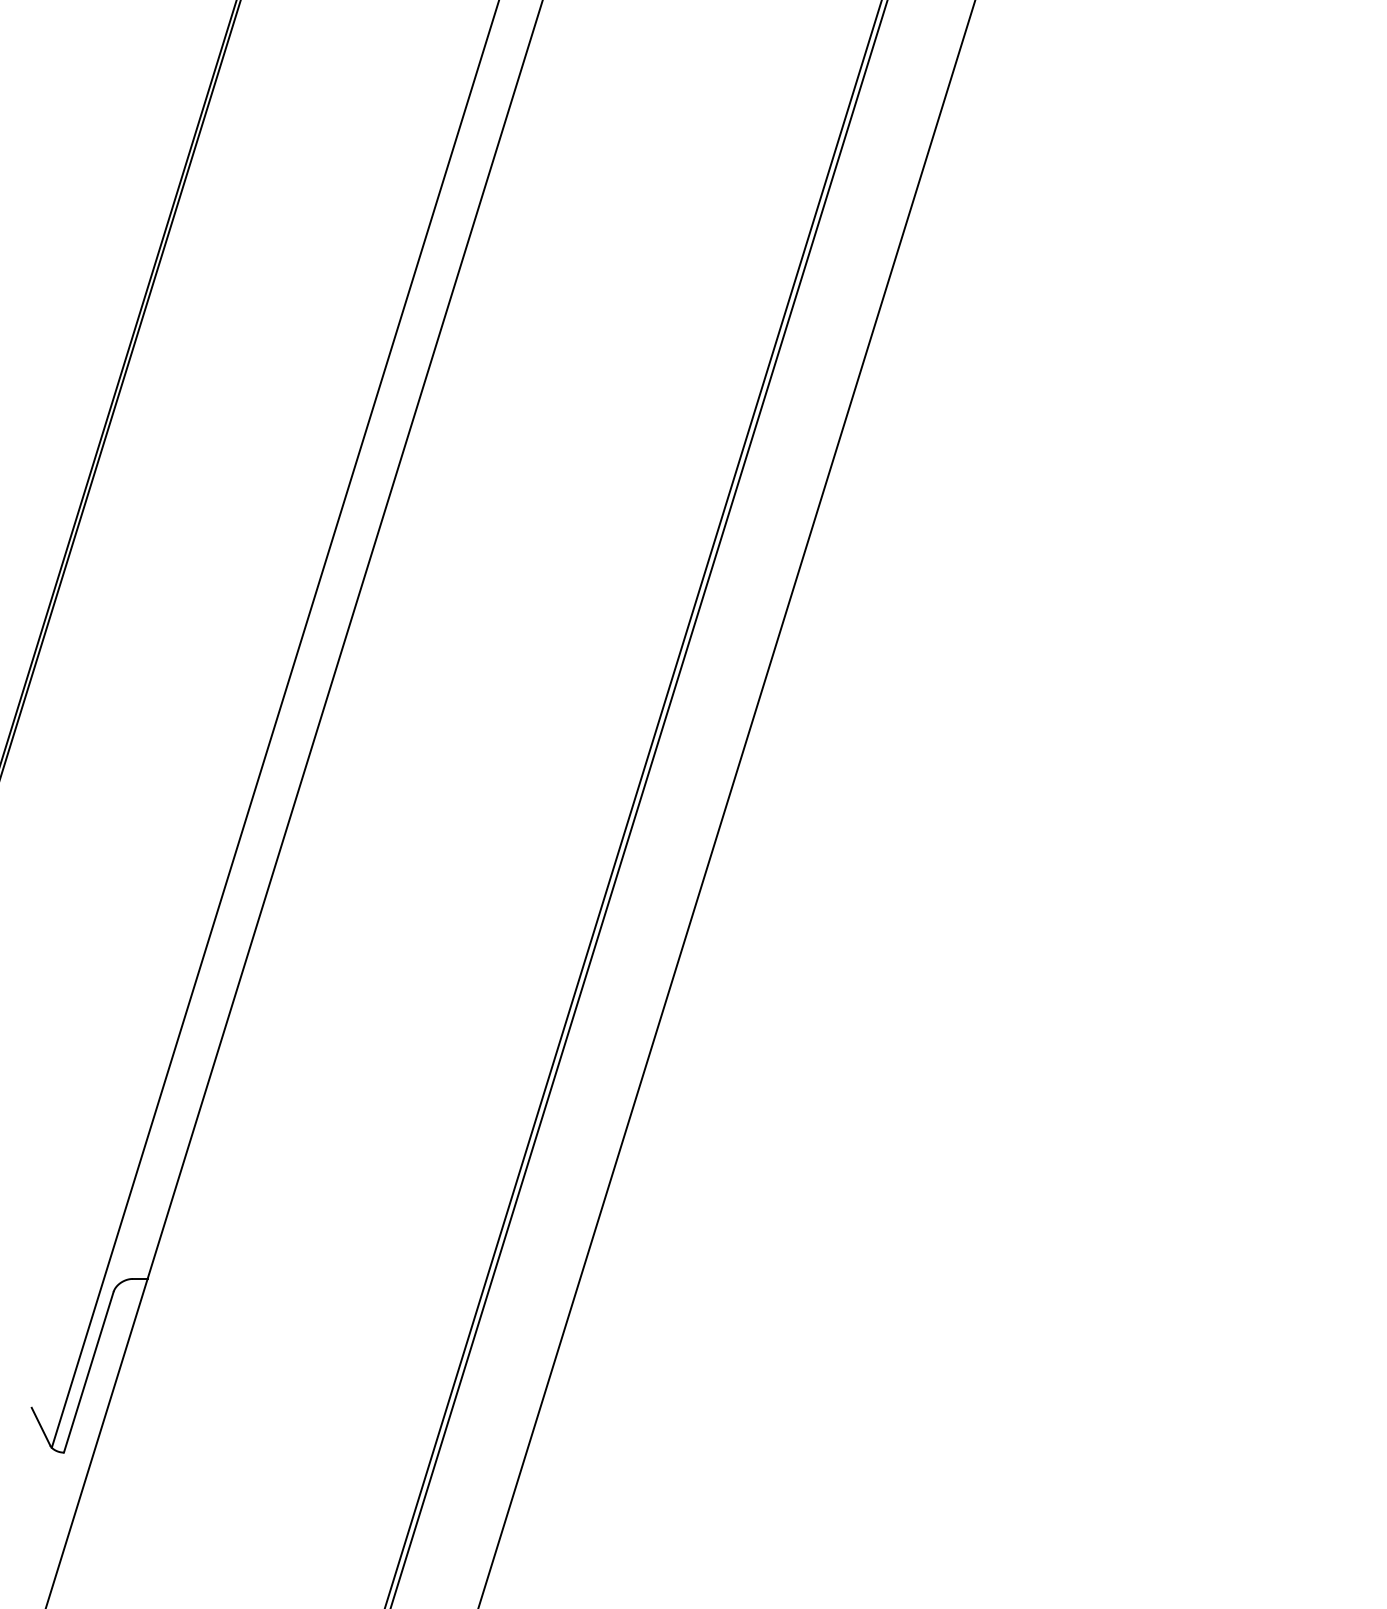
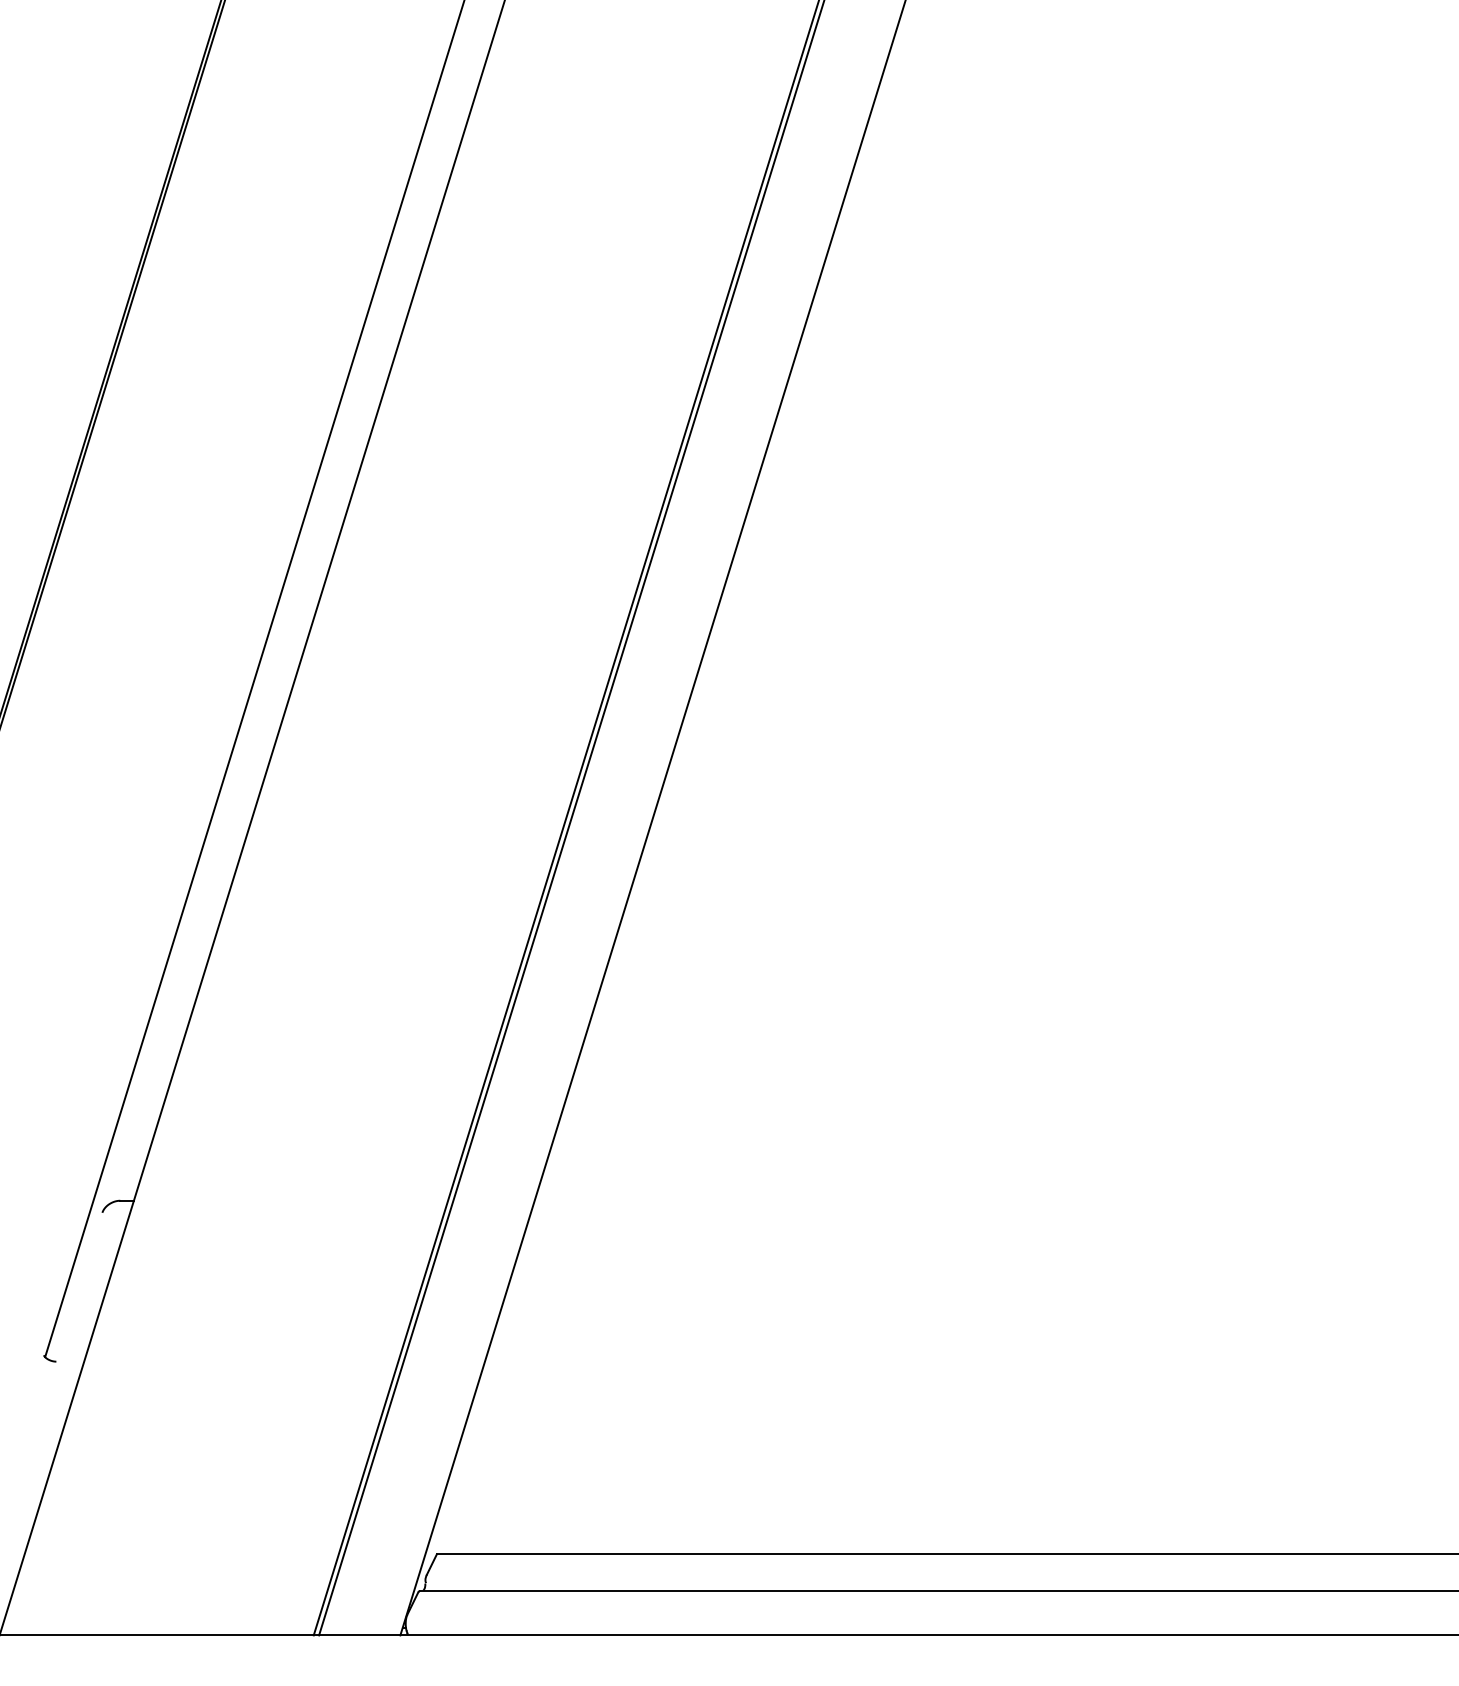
line: (88, 1371) -> (79, 1286), removed
line: (40, 1426) -> (34, 1337), removed

